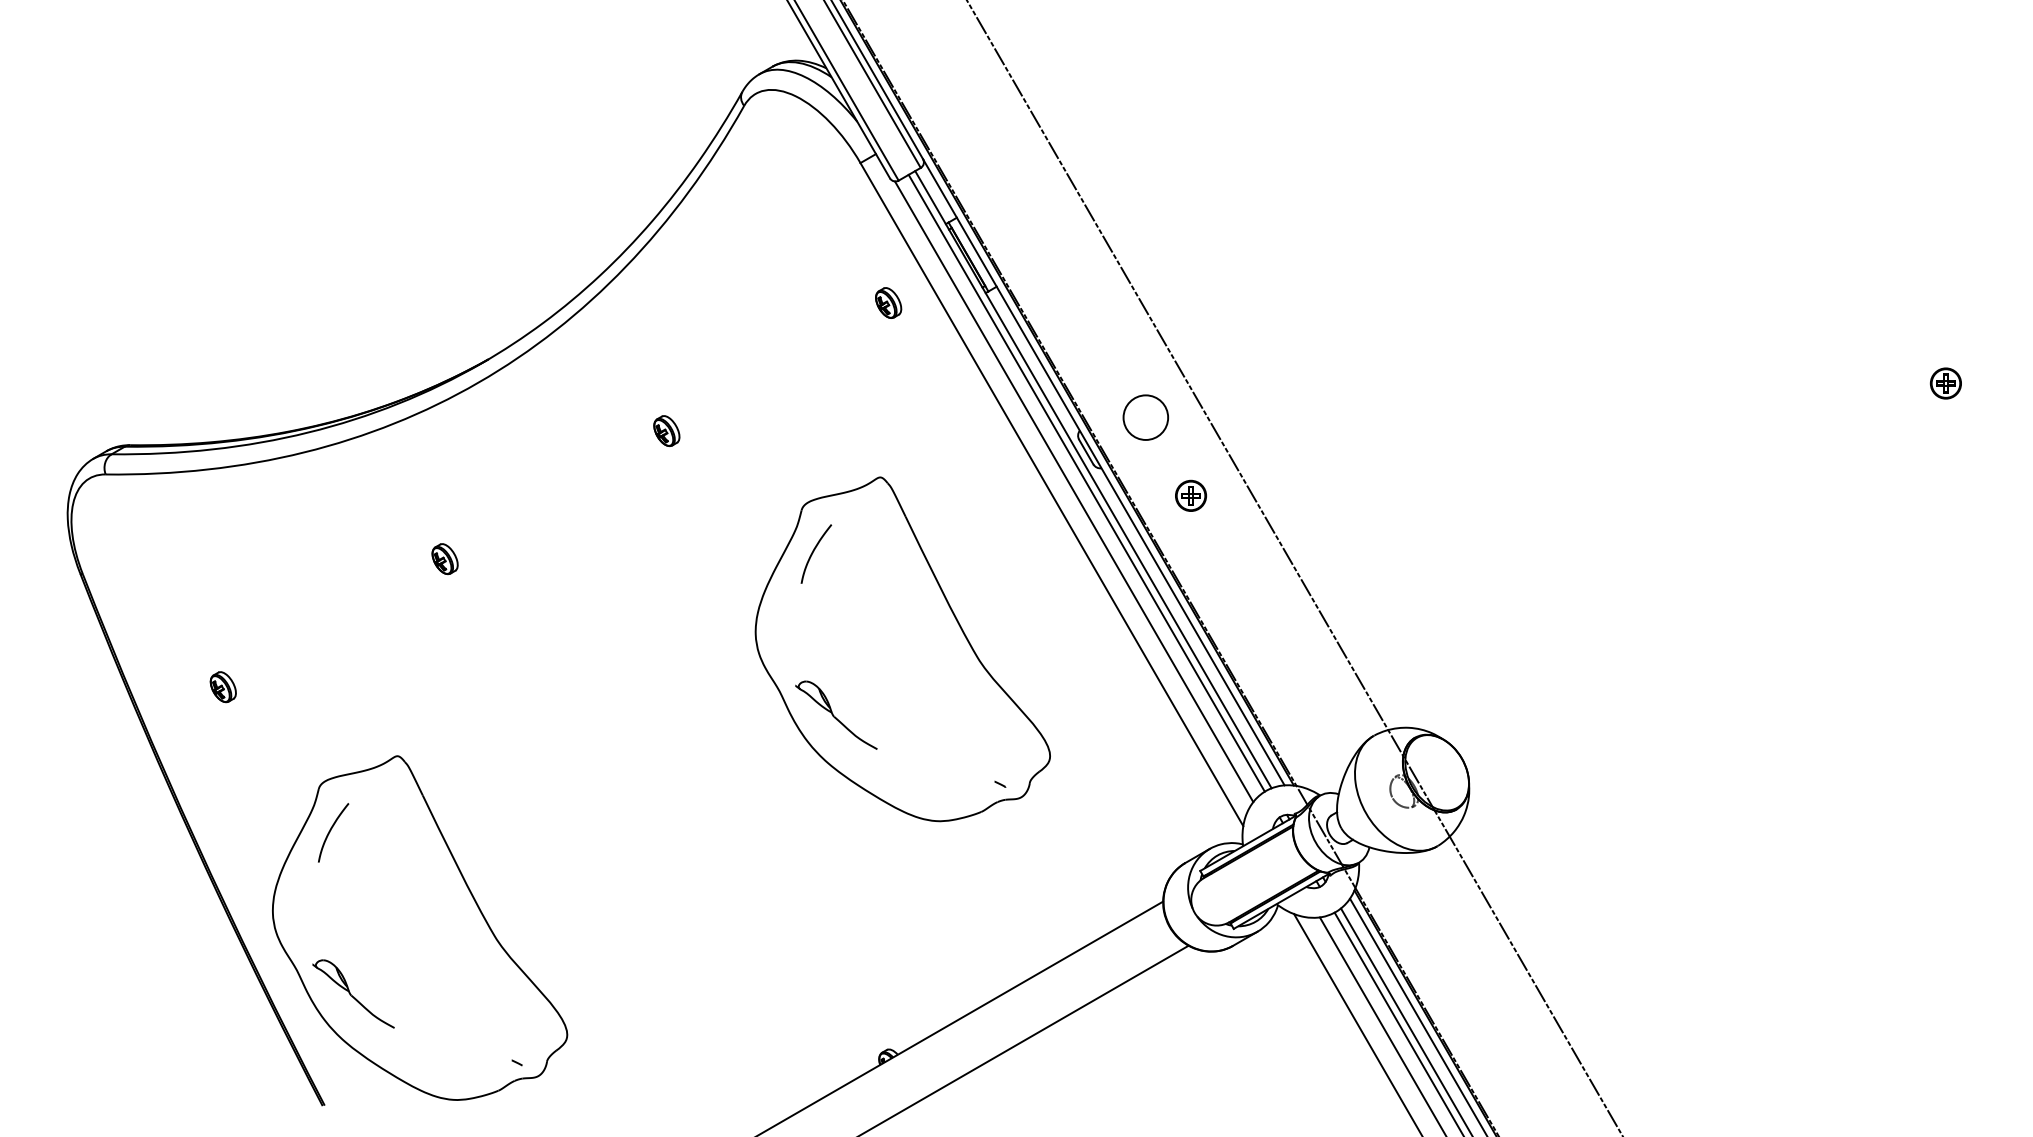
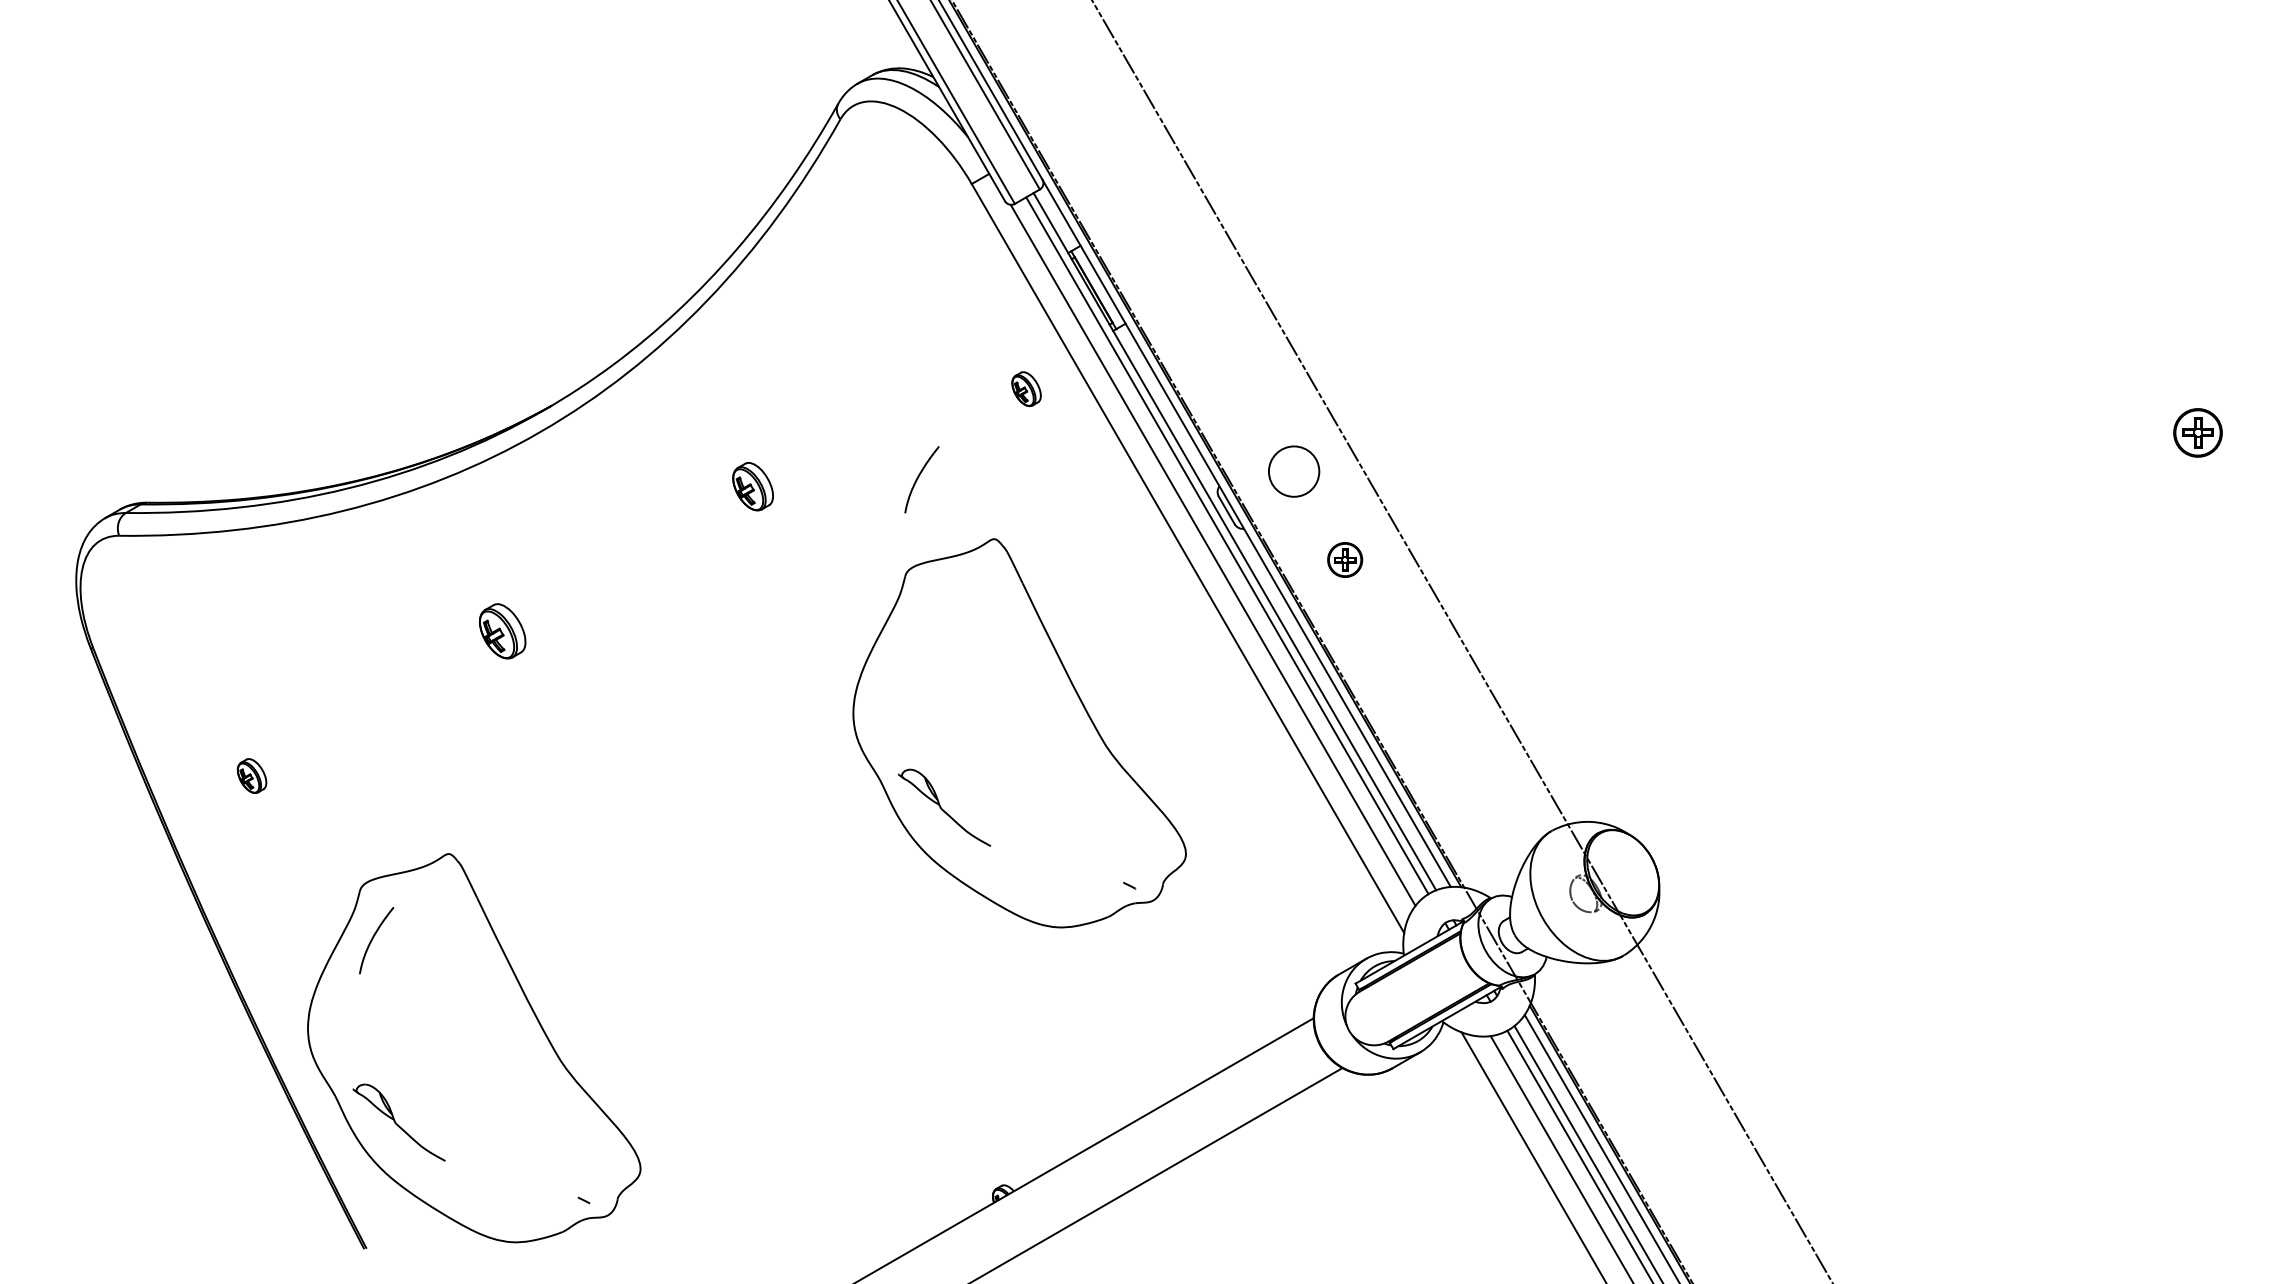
part: (888, 303) -> (1026, 389), moved
part: (1945, 383) -> (2197, 433), size x1.4
part: (666, 430) -> (752, 486), size x1.4
curve: (814, 552) -> (919, 477), moved
part: (445, 559) -> (502, 631), size x1.6

